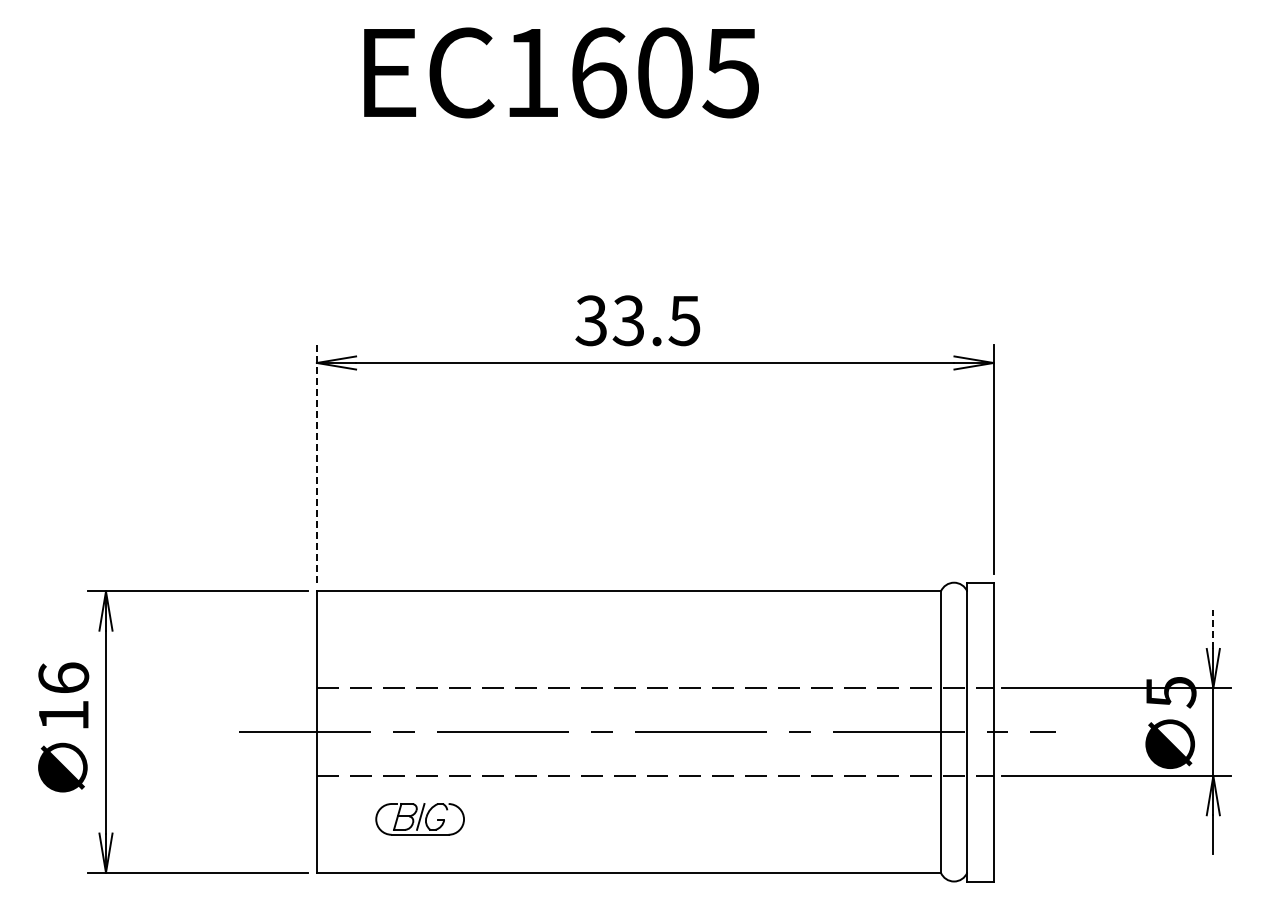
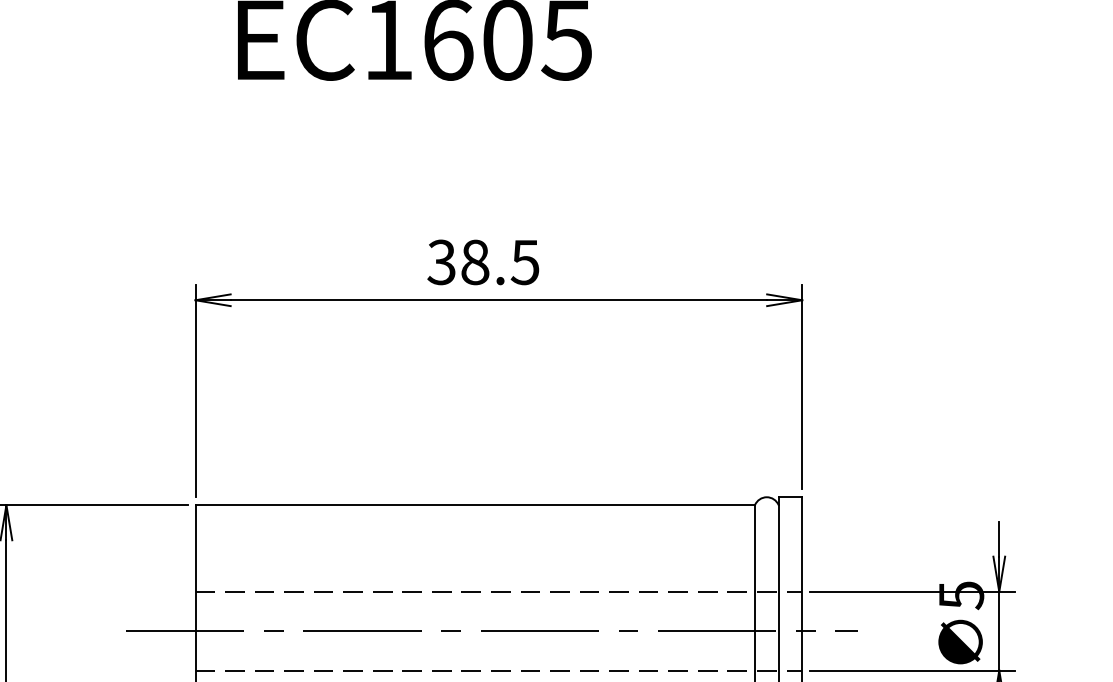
text: (628, 320) -> (474, 262), 33.5 -> 38.5
line: (316, 464) -> (195, 391), dashed -> solid
line: (1213, 629) -> (999, 539), dashed -> solid

